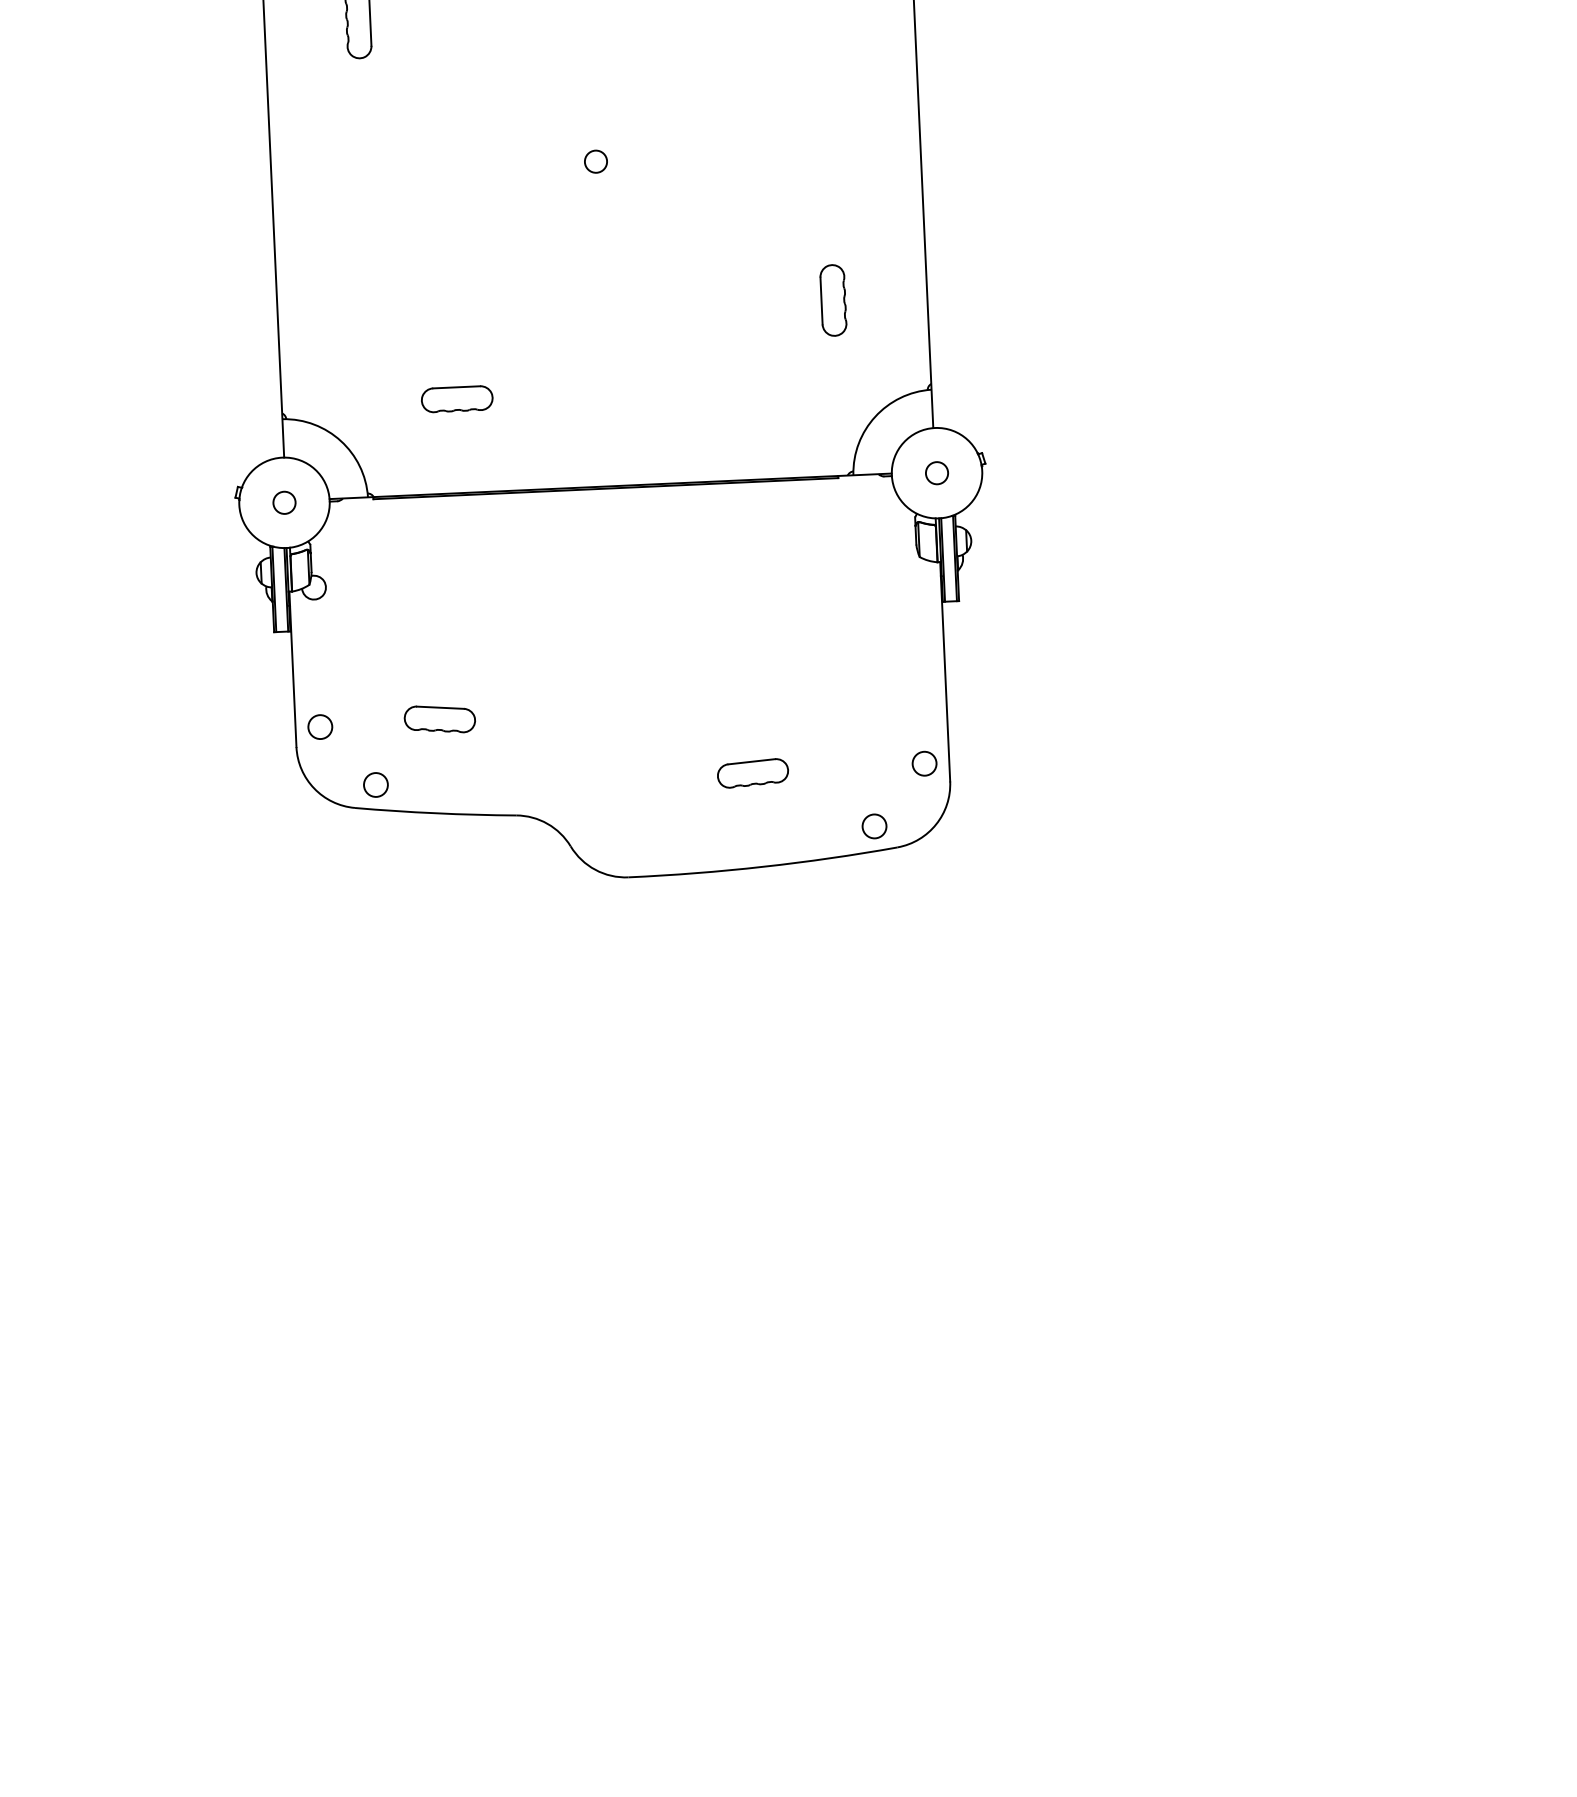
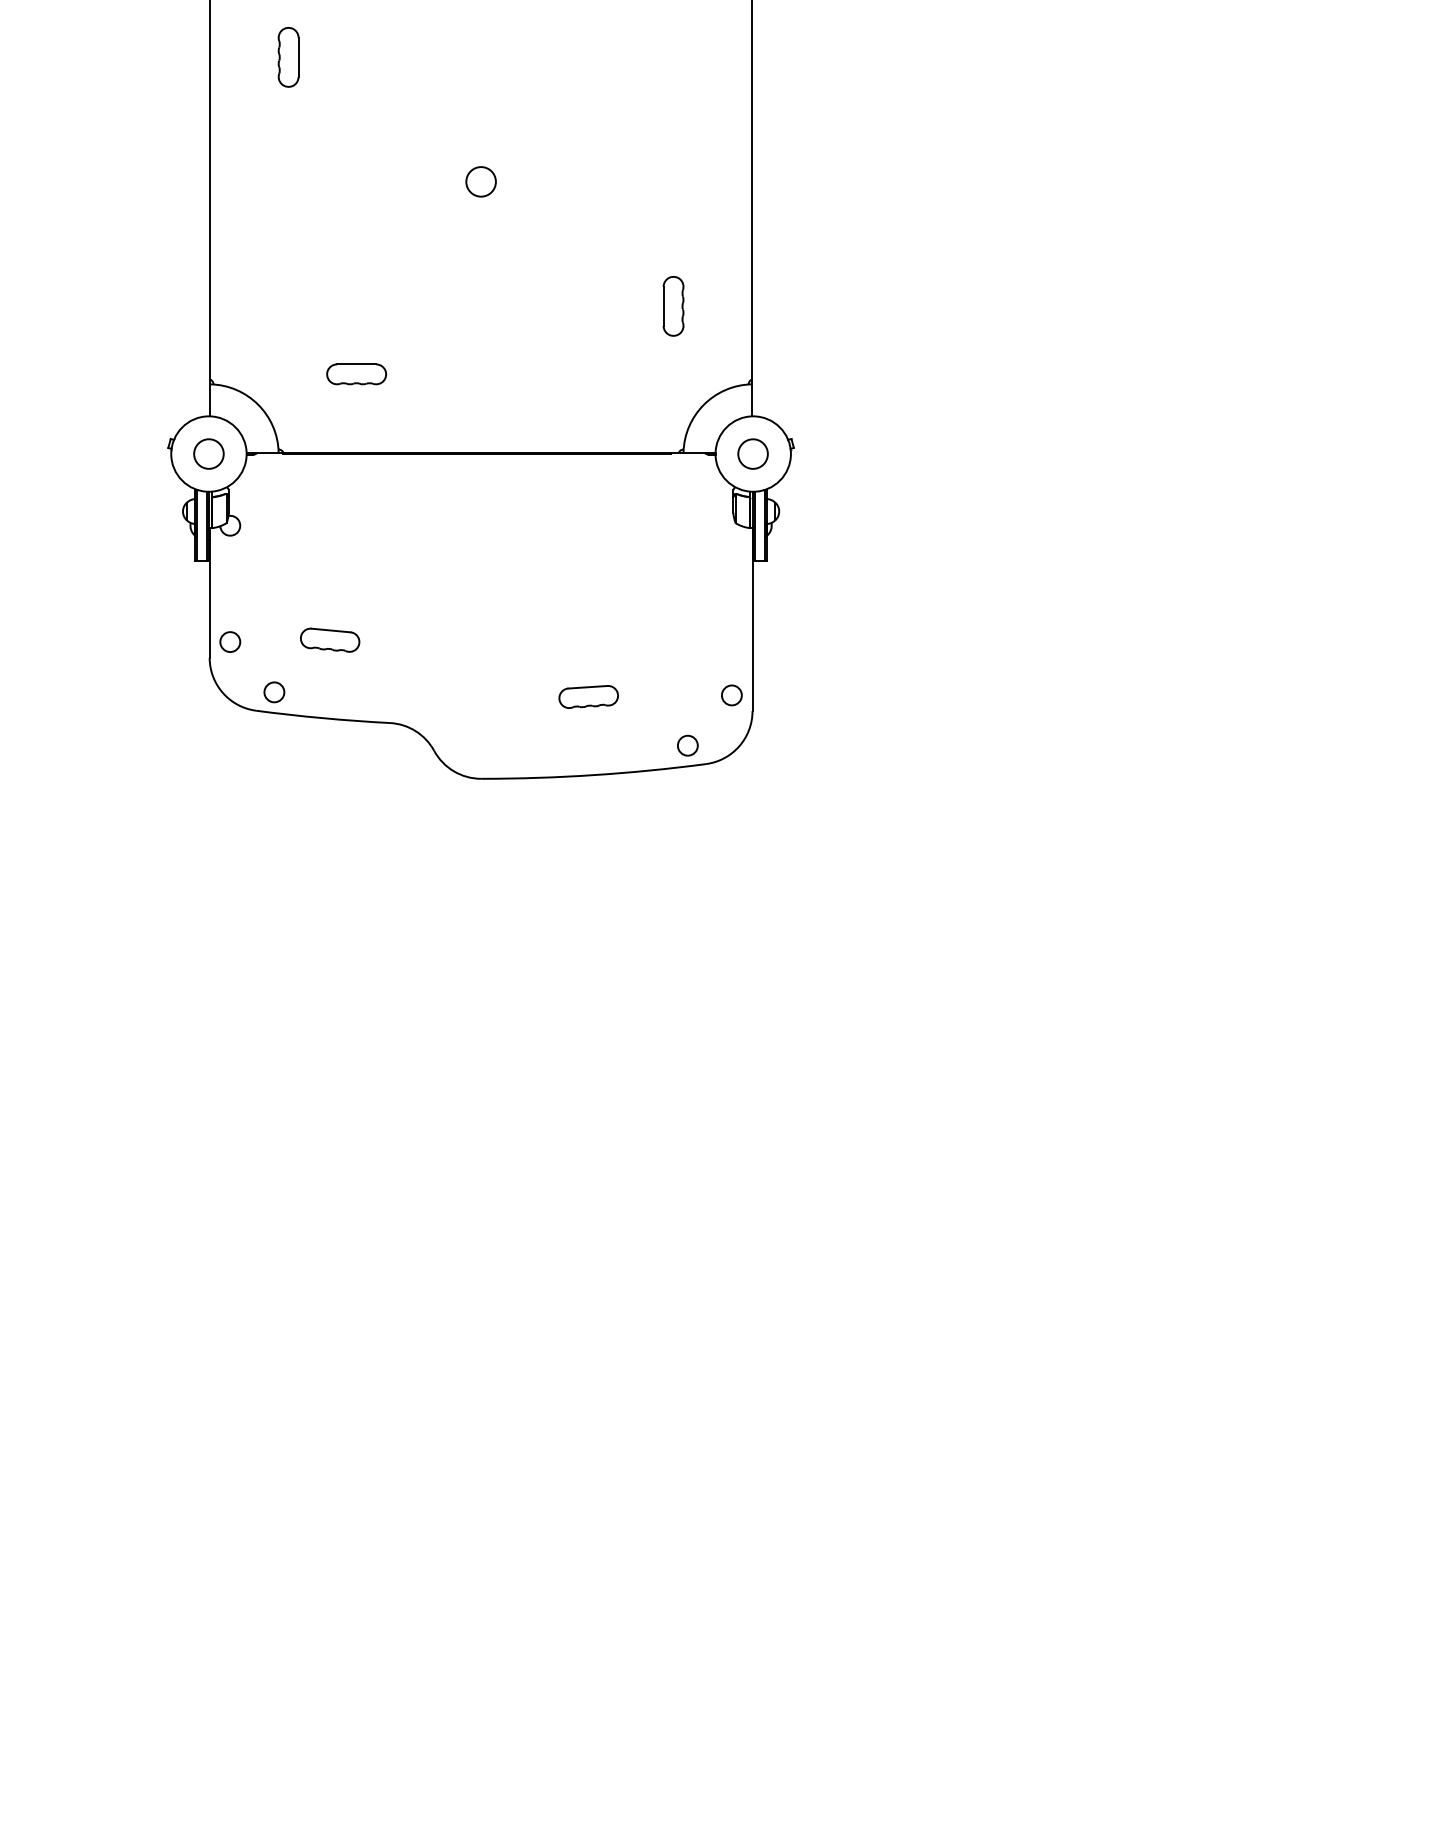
circle: (595, 161) -> (480, 181), size x1.6
circle: (937, 472) -> (753, 453), size x1.6
circle: (283, 502) -> (208, 453), size x1.6

